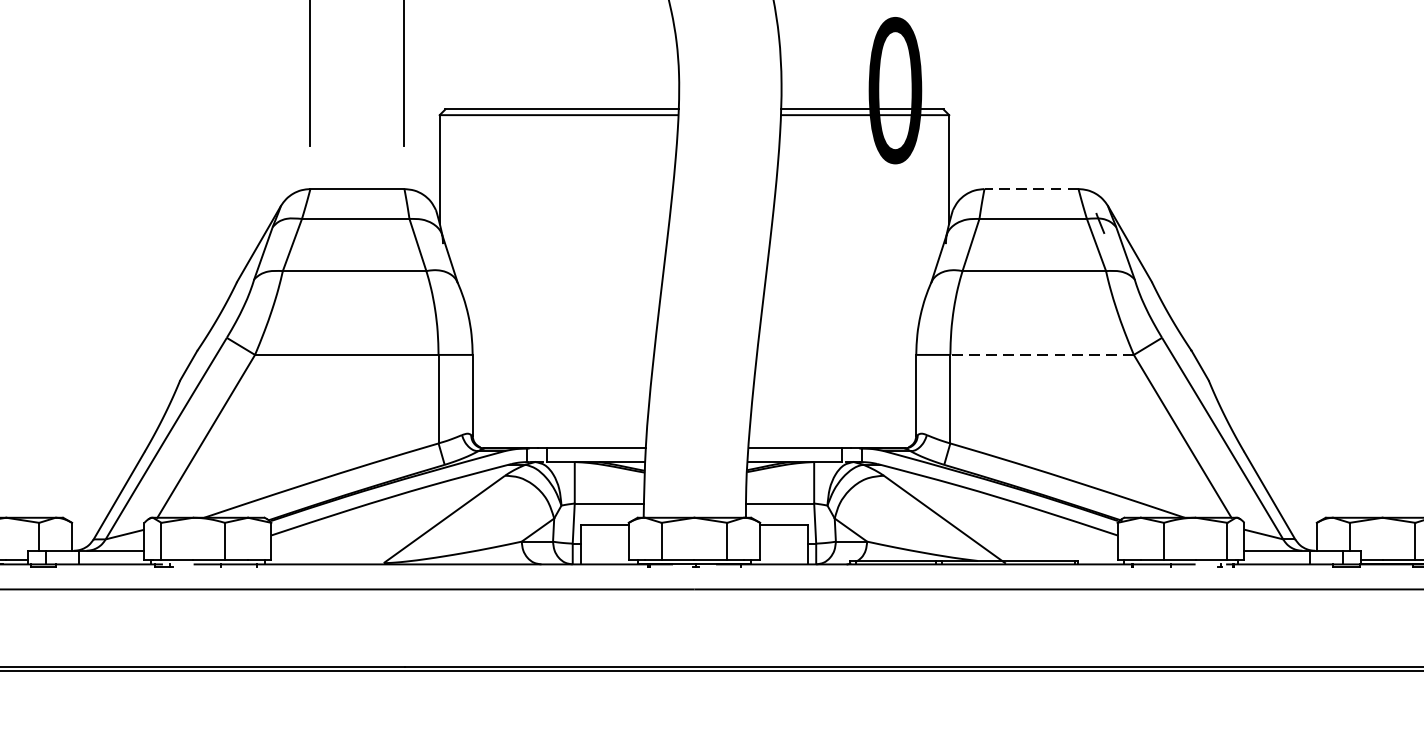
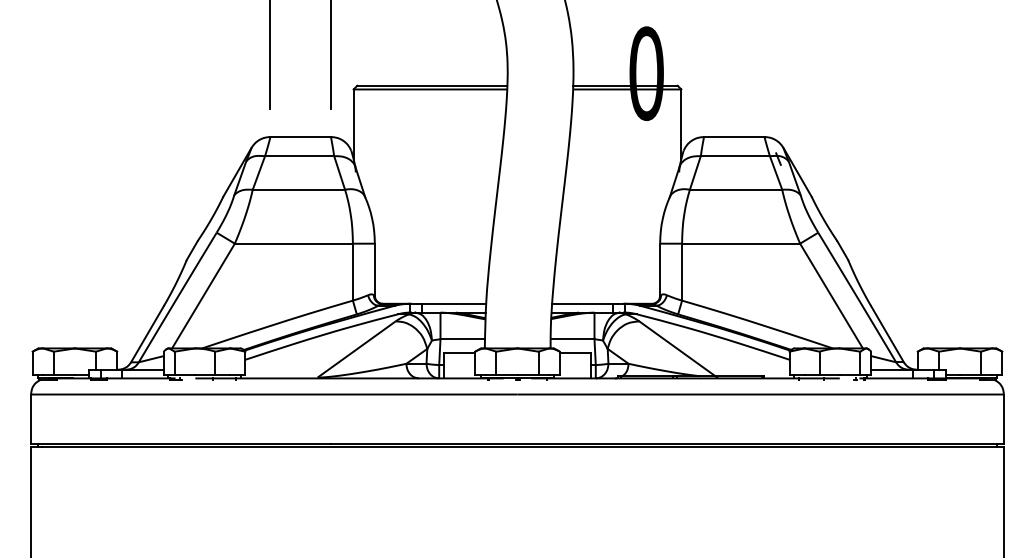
line: (1030, 189) -> (733, 137), dashed -> solid
line: (1041, 354) -> (740, 243), dashed -> solid

